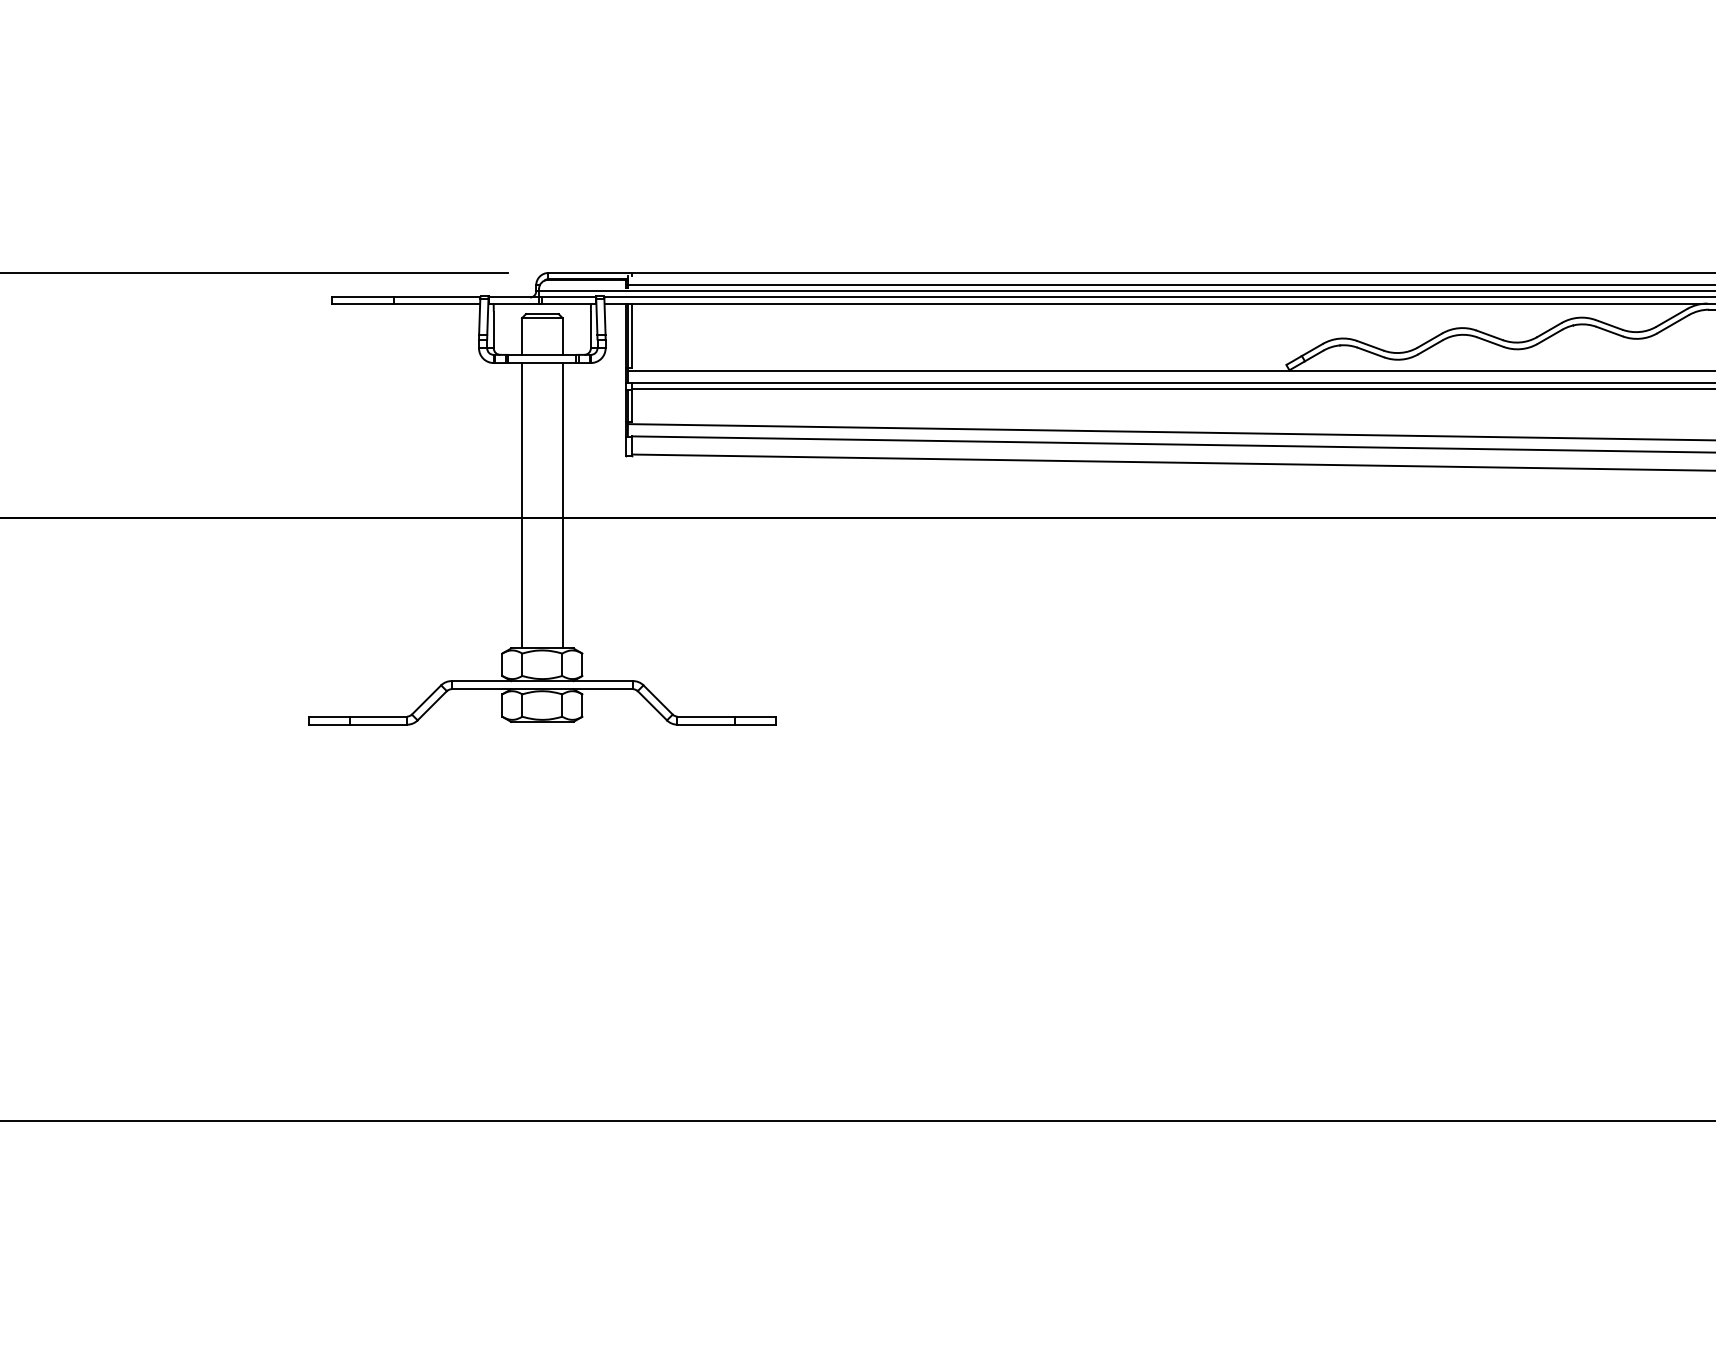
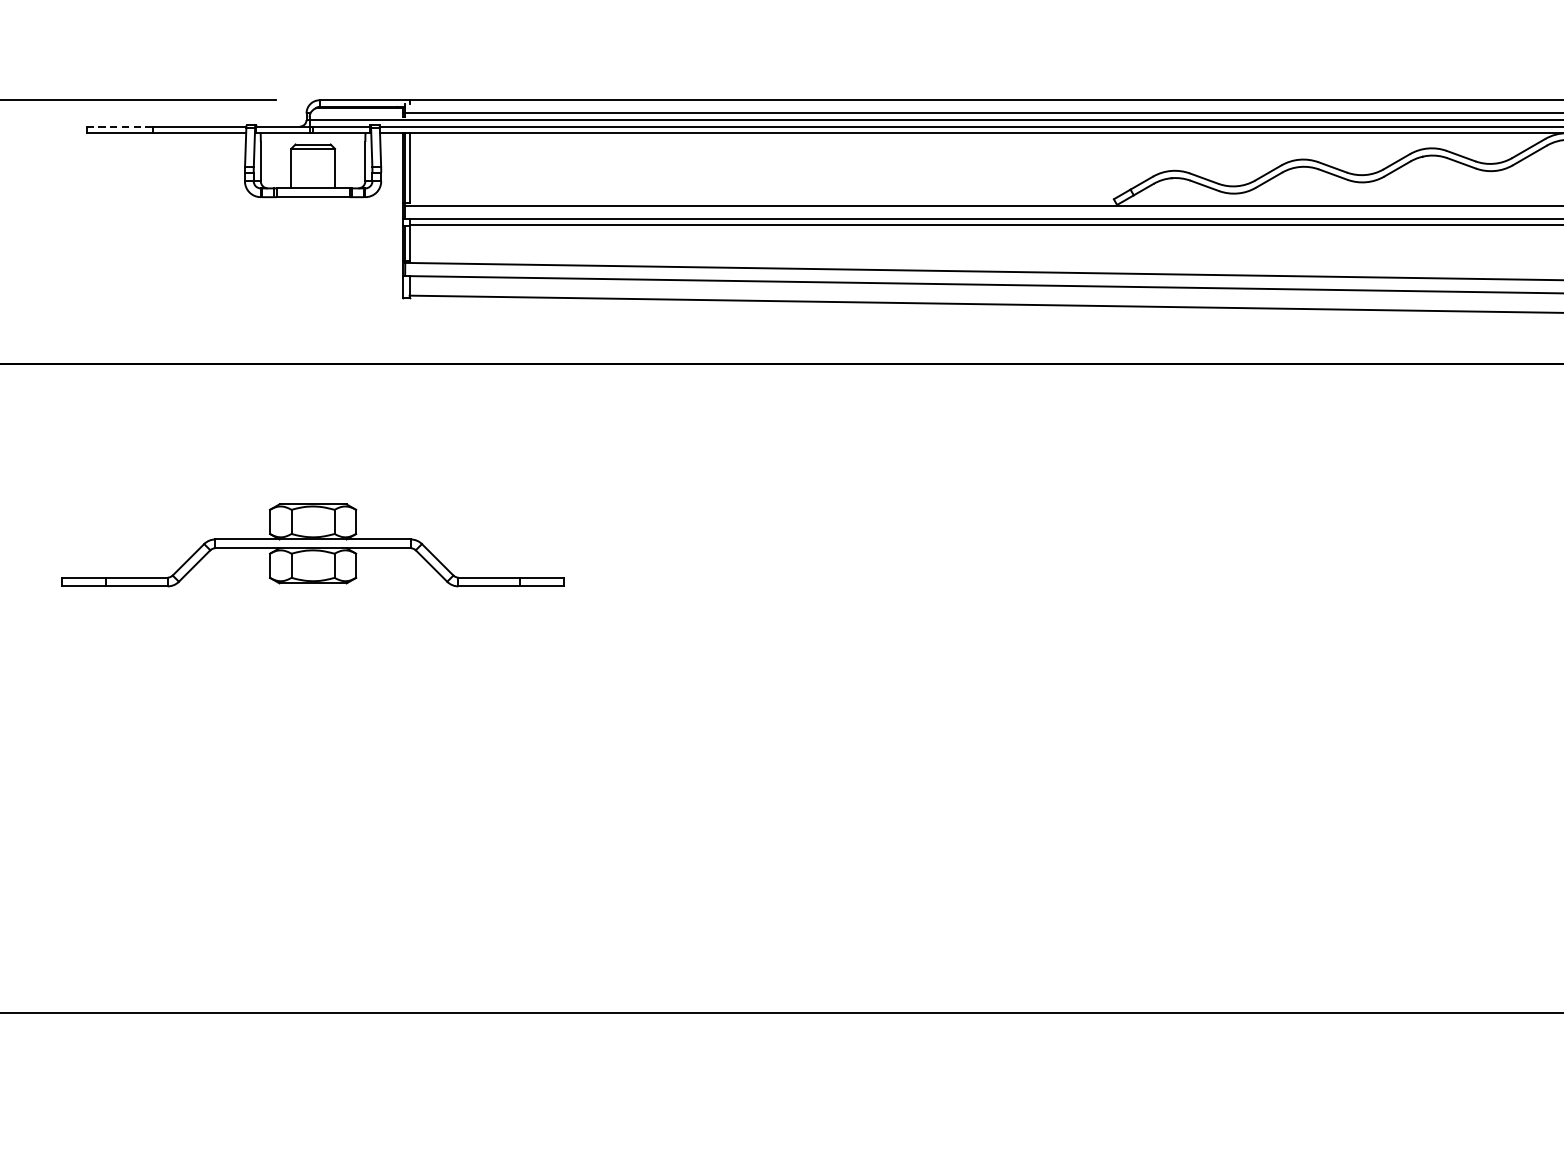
line: (362, 297) -> (119, 126), solid -> dashed
line: (521, 505) -> (290, 350), removed
line: (562, 505) -> (334, 350), removed

